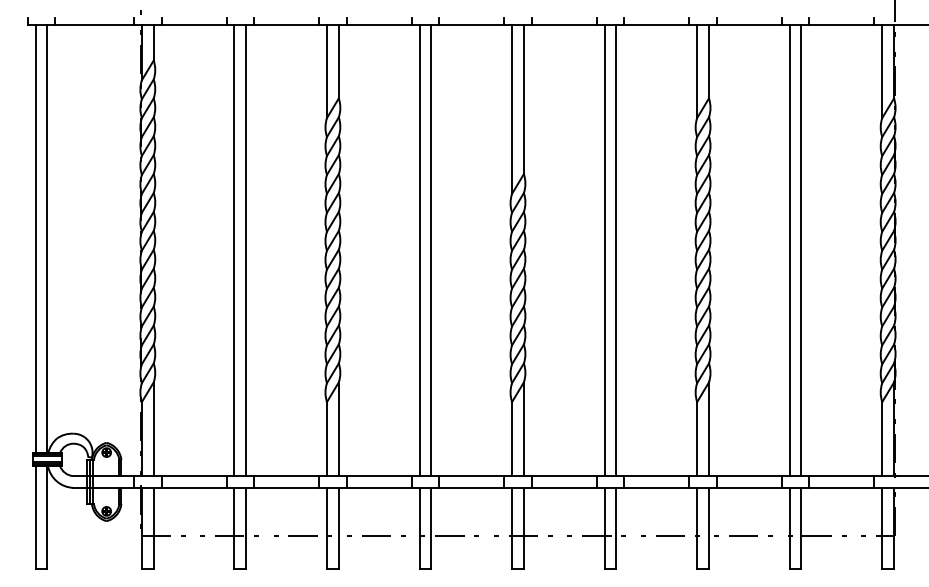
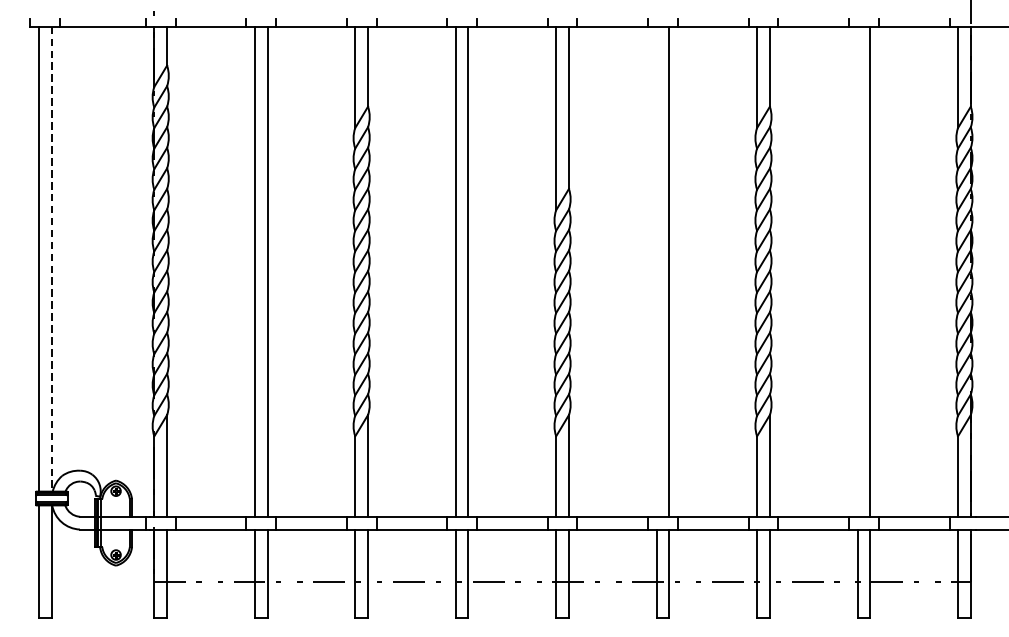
line: (47, 239) -> (51, 259), solid -> dashed
line: (604, 250) -> (656, 271), removed
line: (789, 250) -> (857, 271), removed

